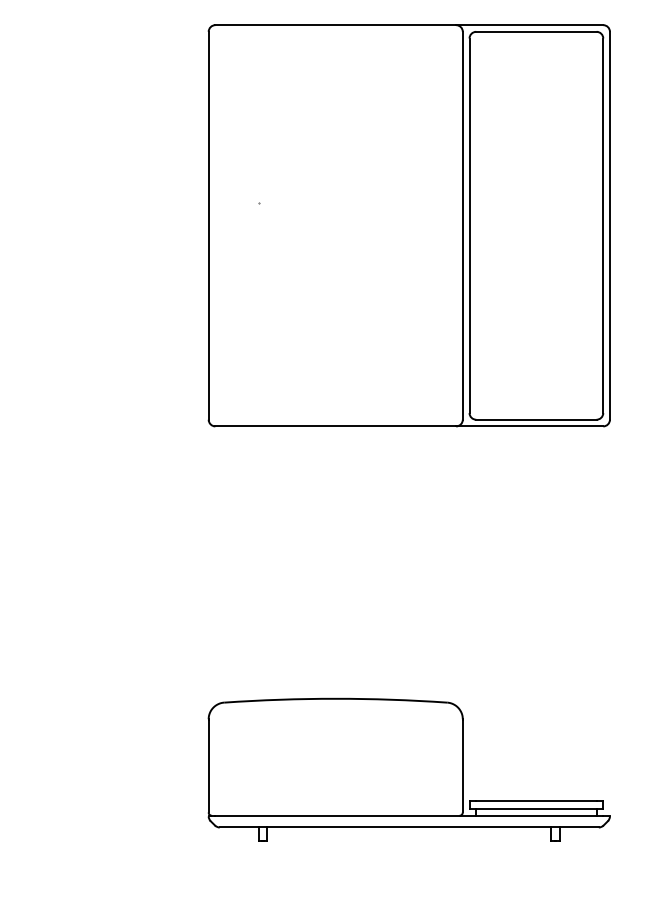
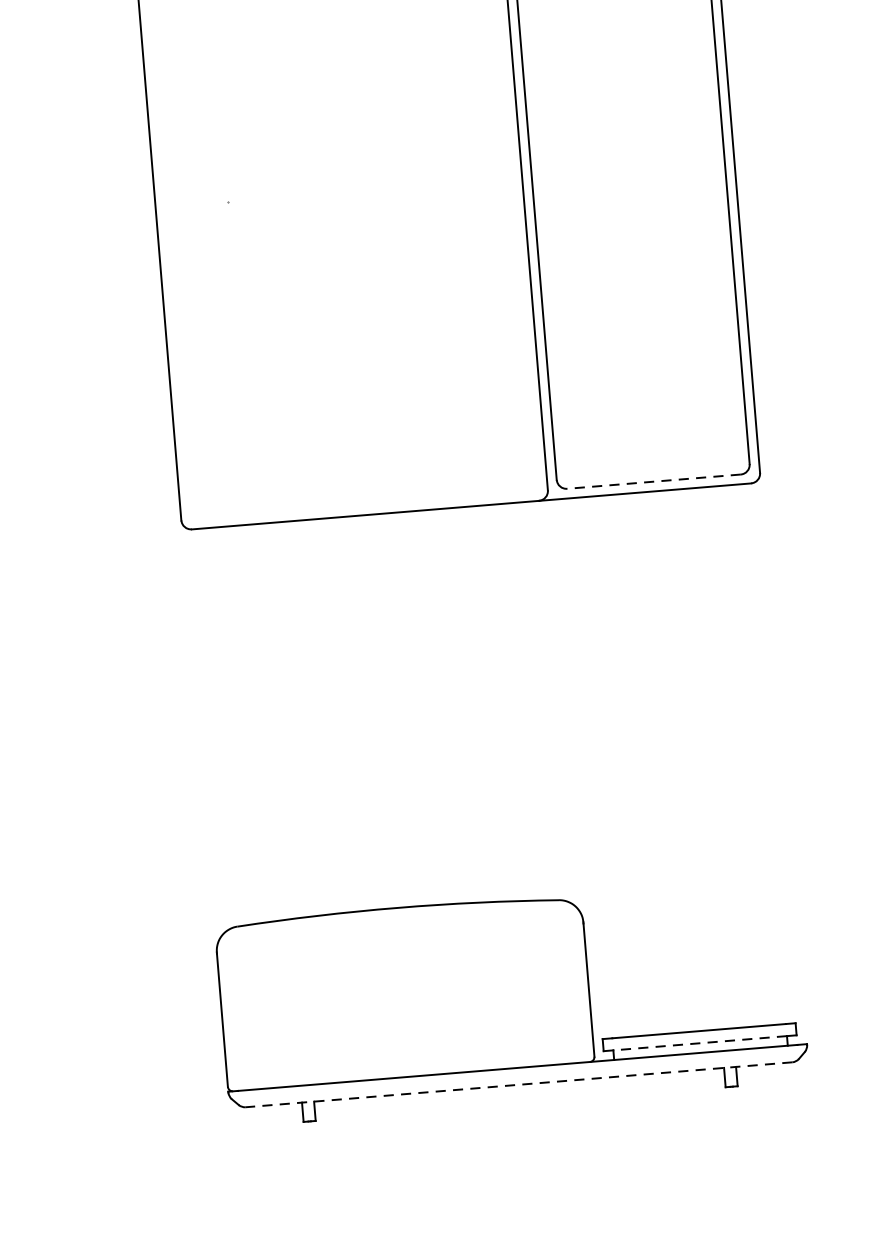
line: (535, 419) -> (652, 481), solid -> dashed
line: (535, 809) -> (698, 1043), solid -> dashed
line: (409, 827) -> (519, 1084), solid -> dashed

